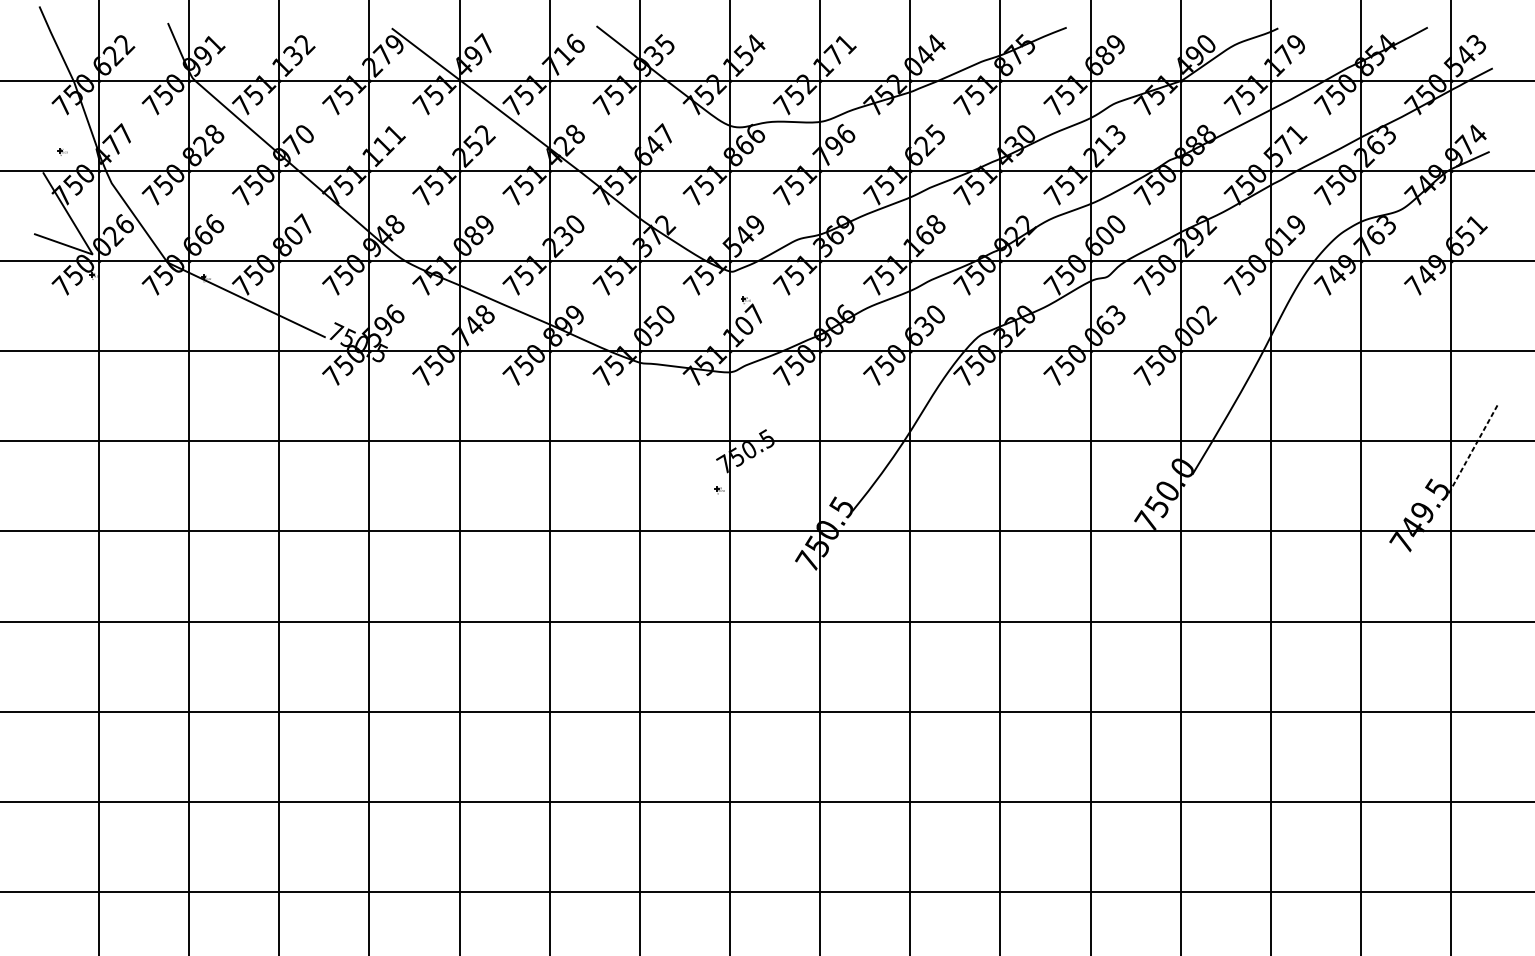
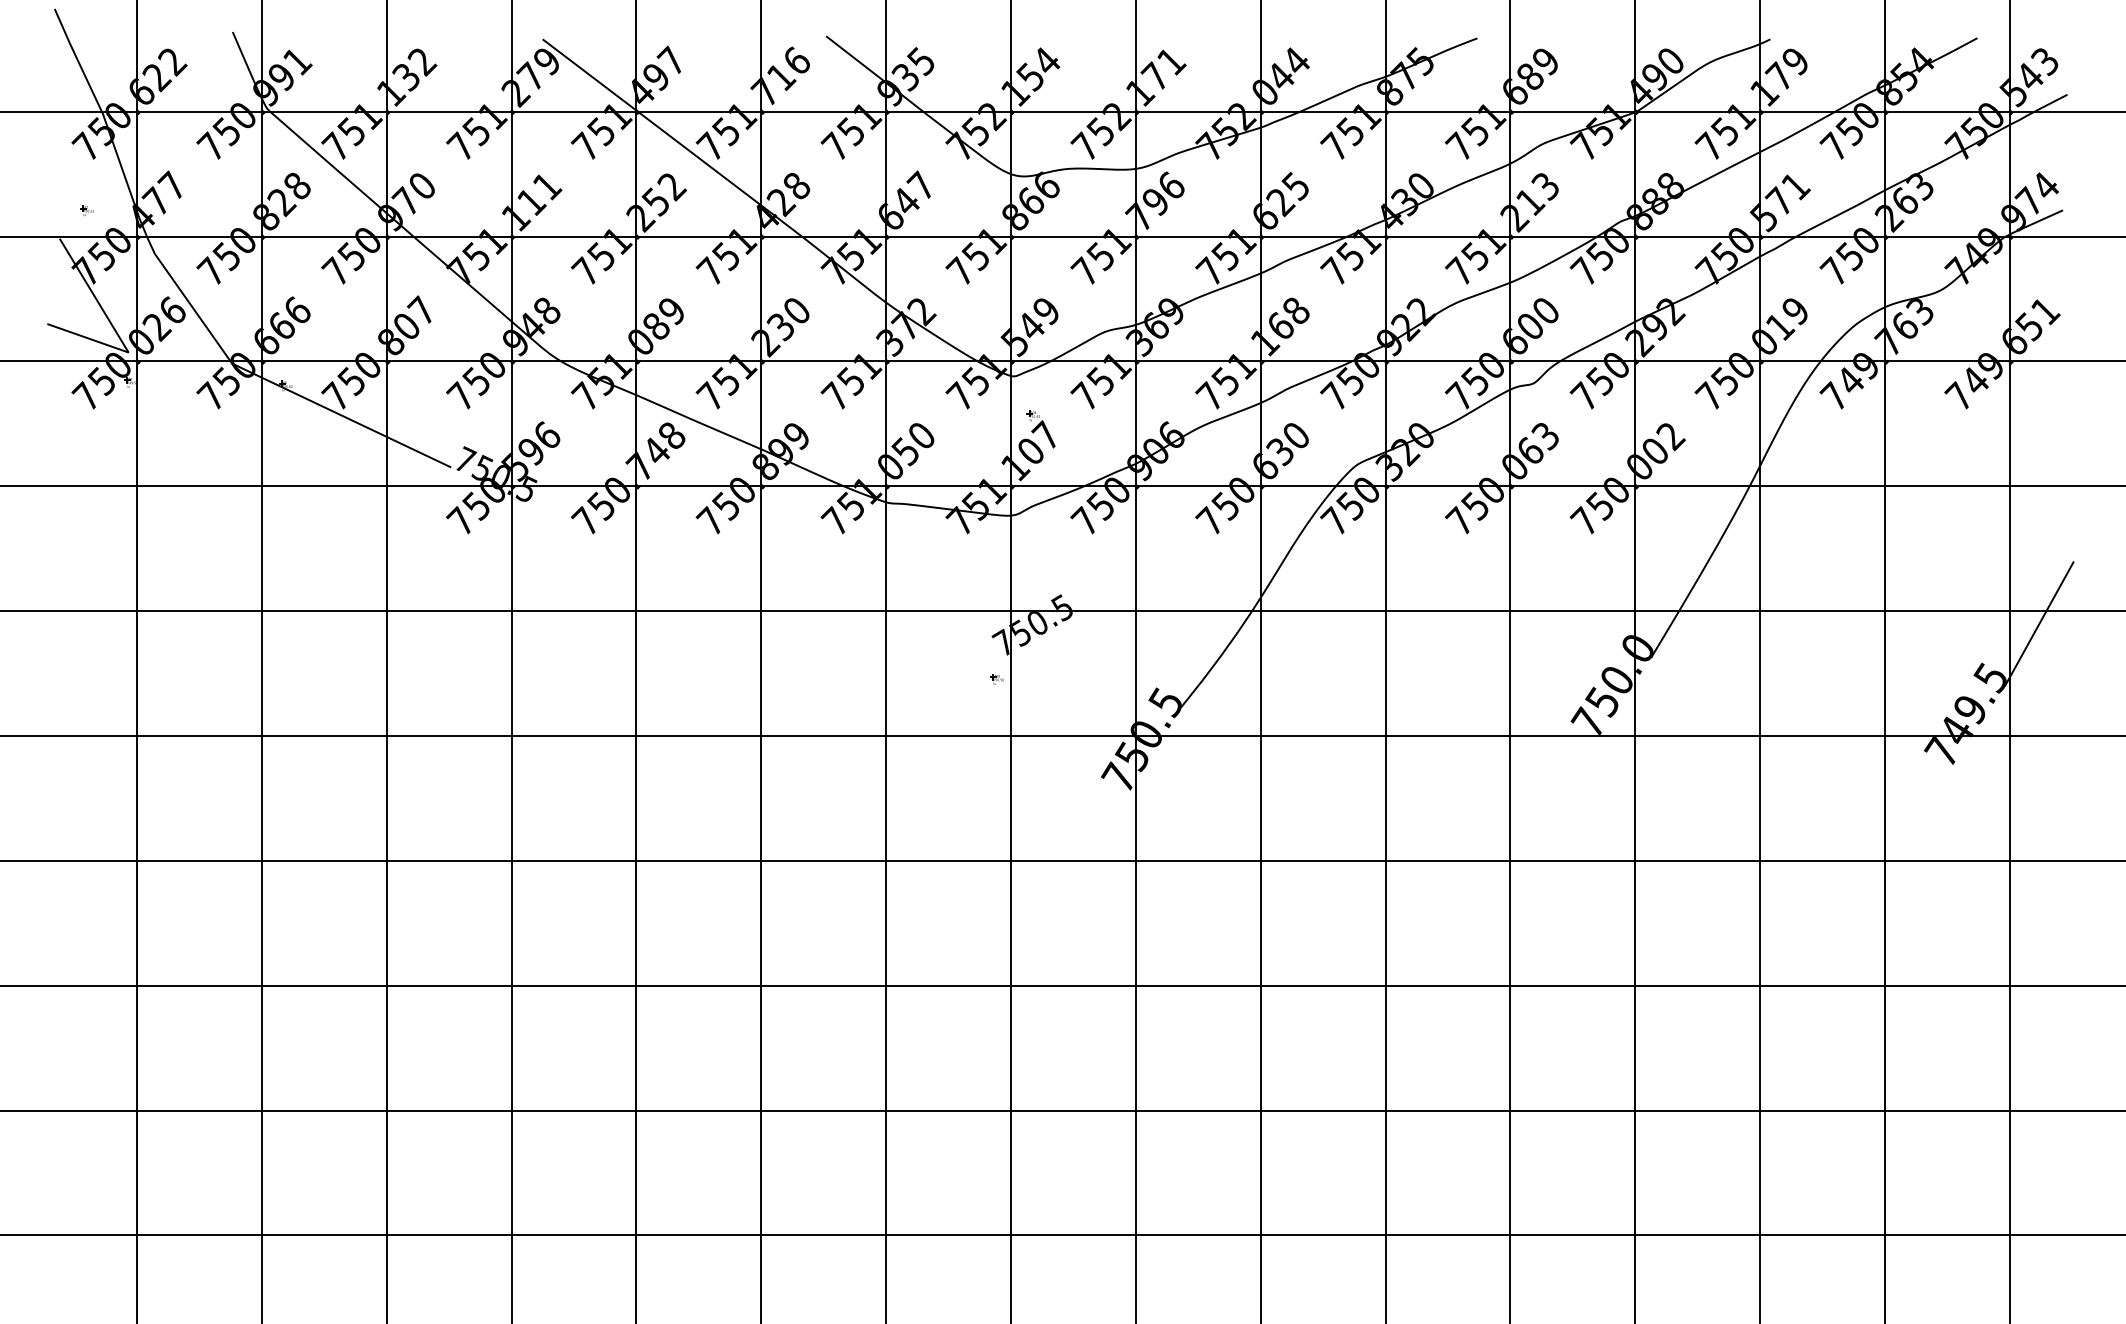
line: (1472, 450) -> (2039, 623), dashed -> solid

